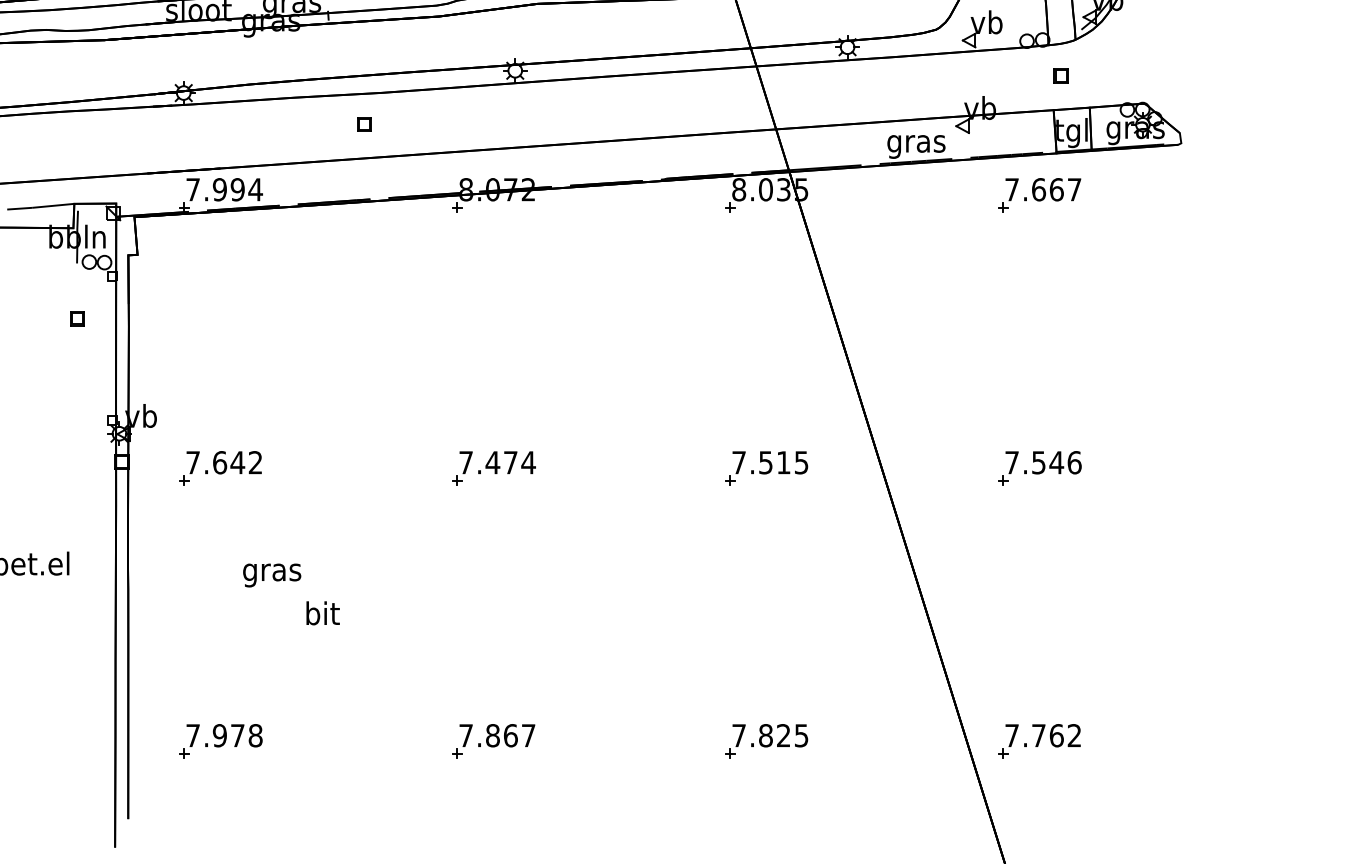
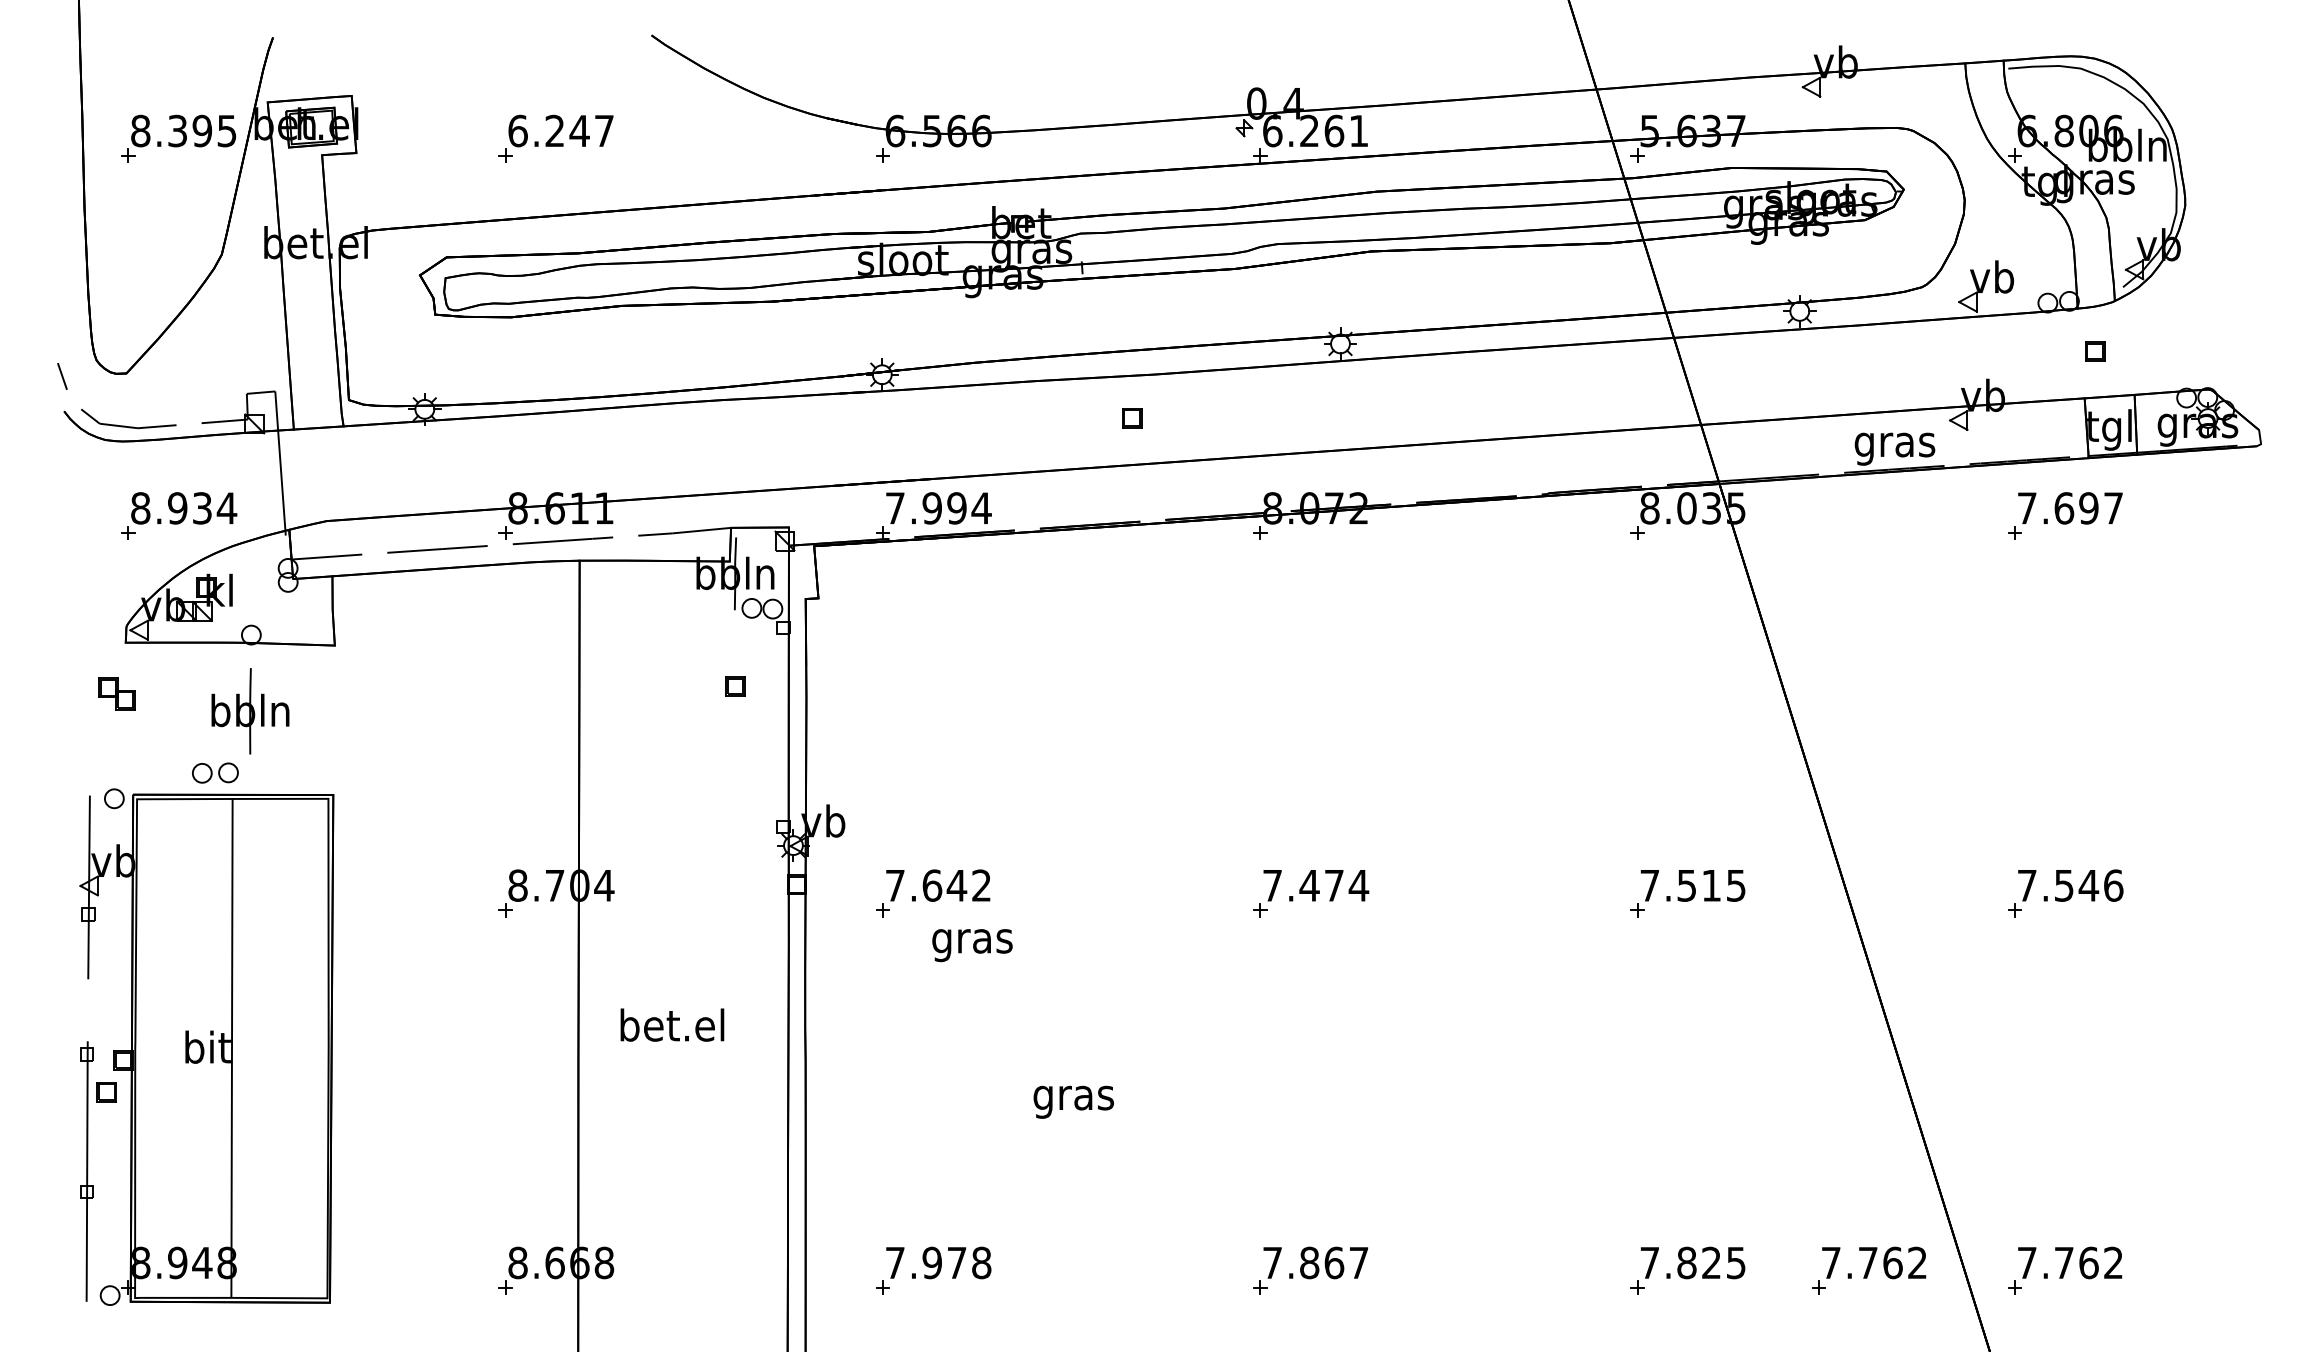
text: (1056, 189) -> (2088, 508), 7.667 -> 7.697
text: (272, 575) -> (972, 945), moved
text: (322, 615) -> (1073, 1097), bit -> gras
part: (898, 741) -> (1869, 1270), added

